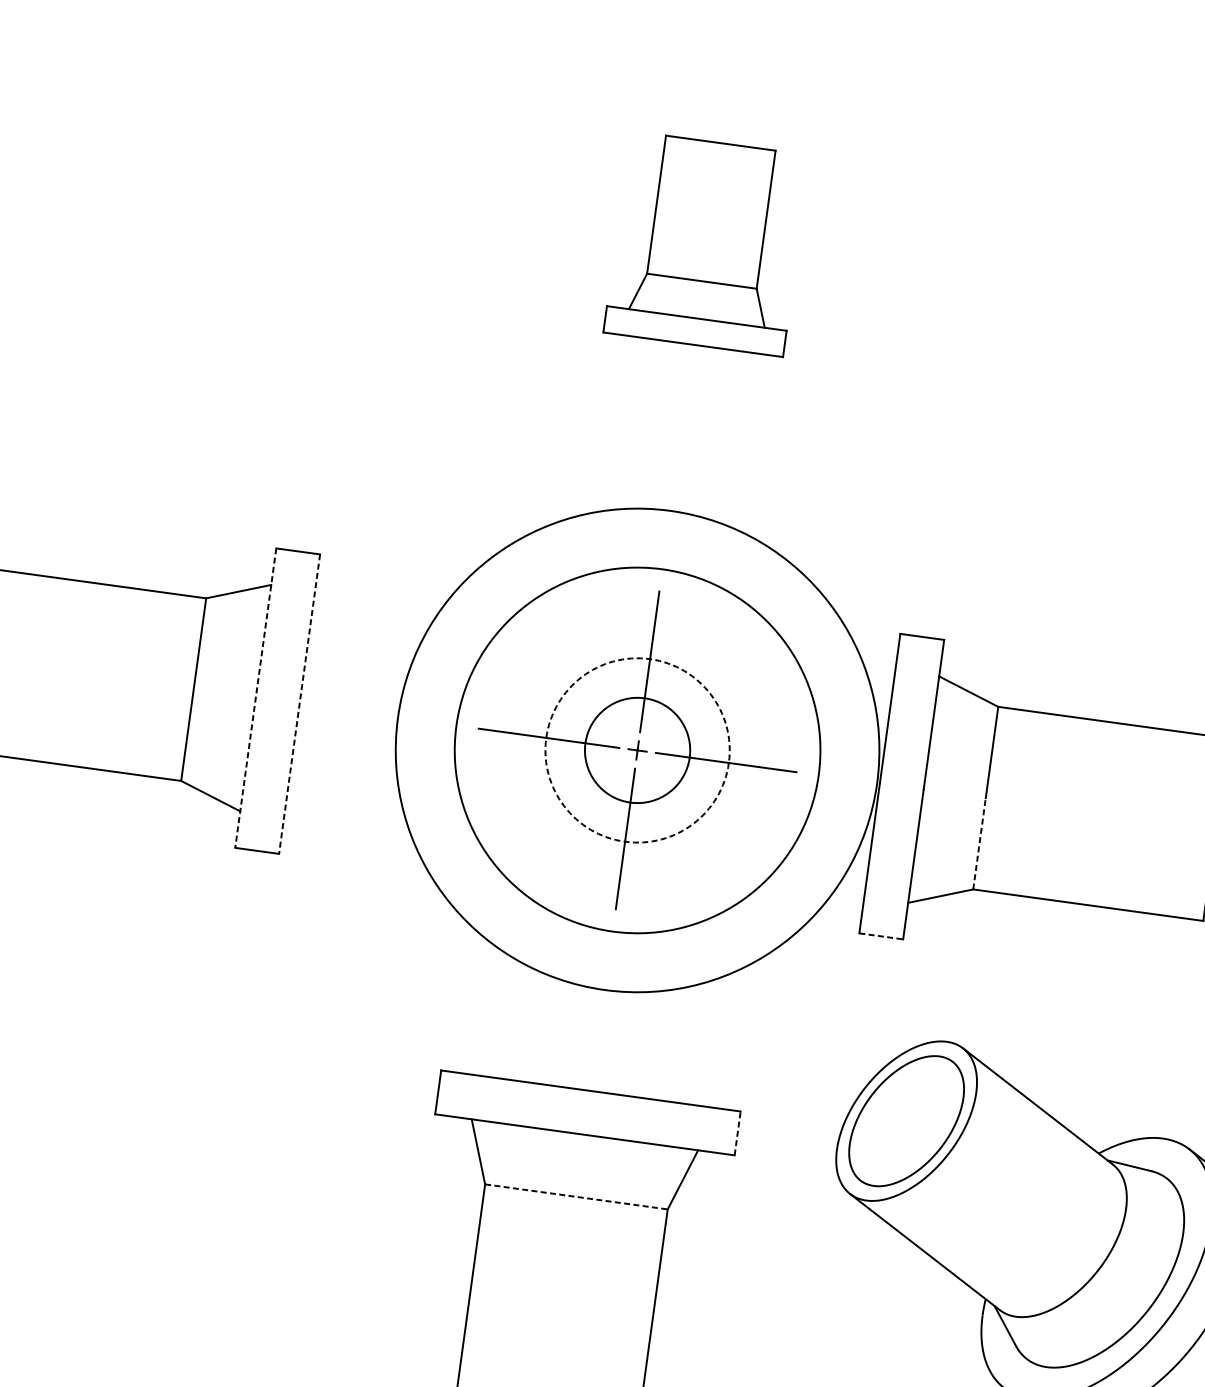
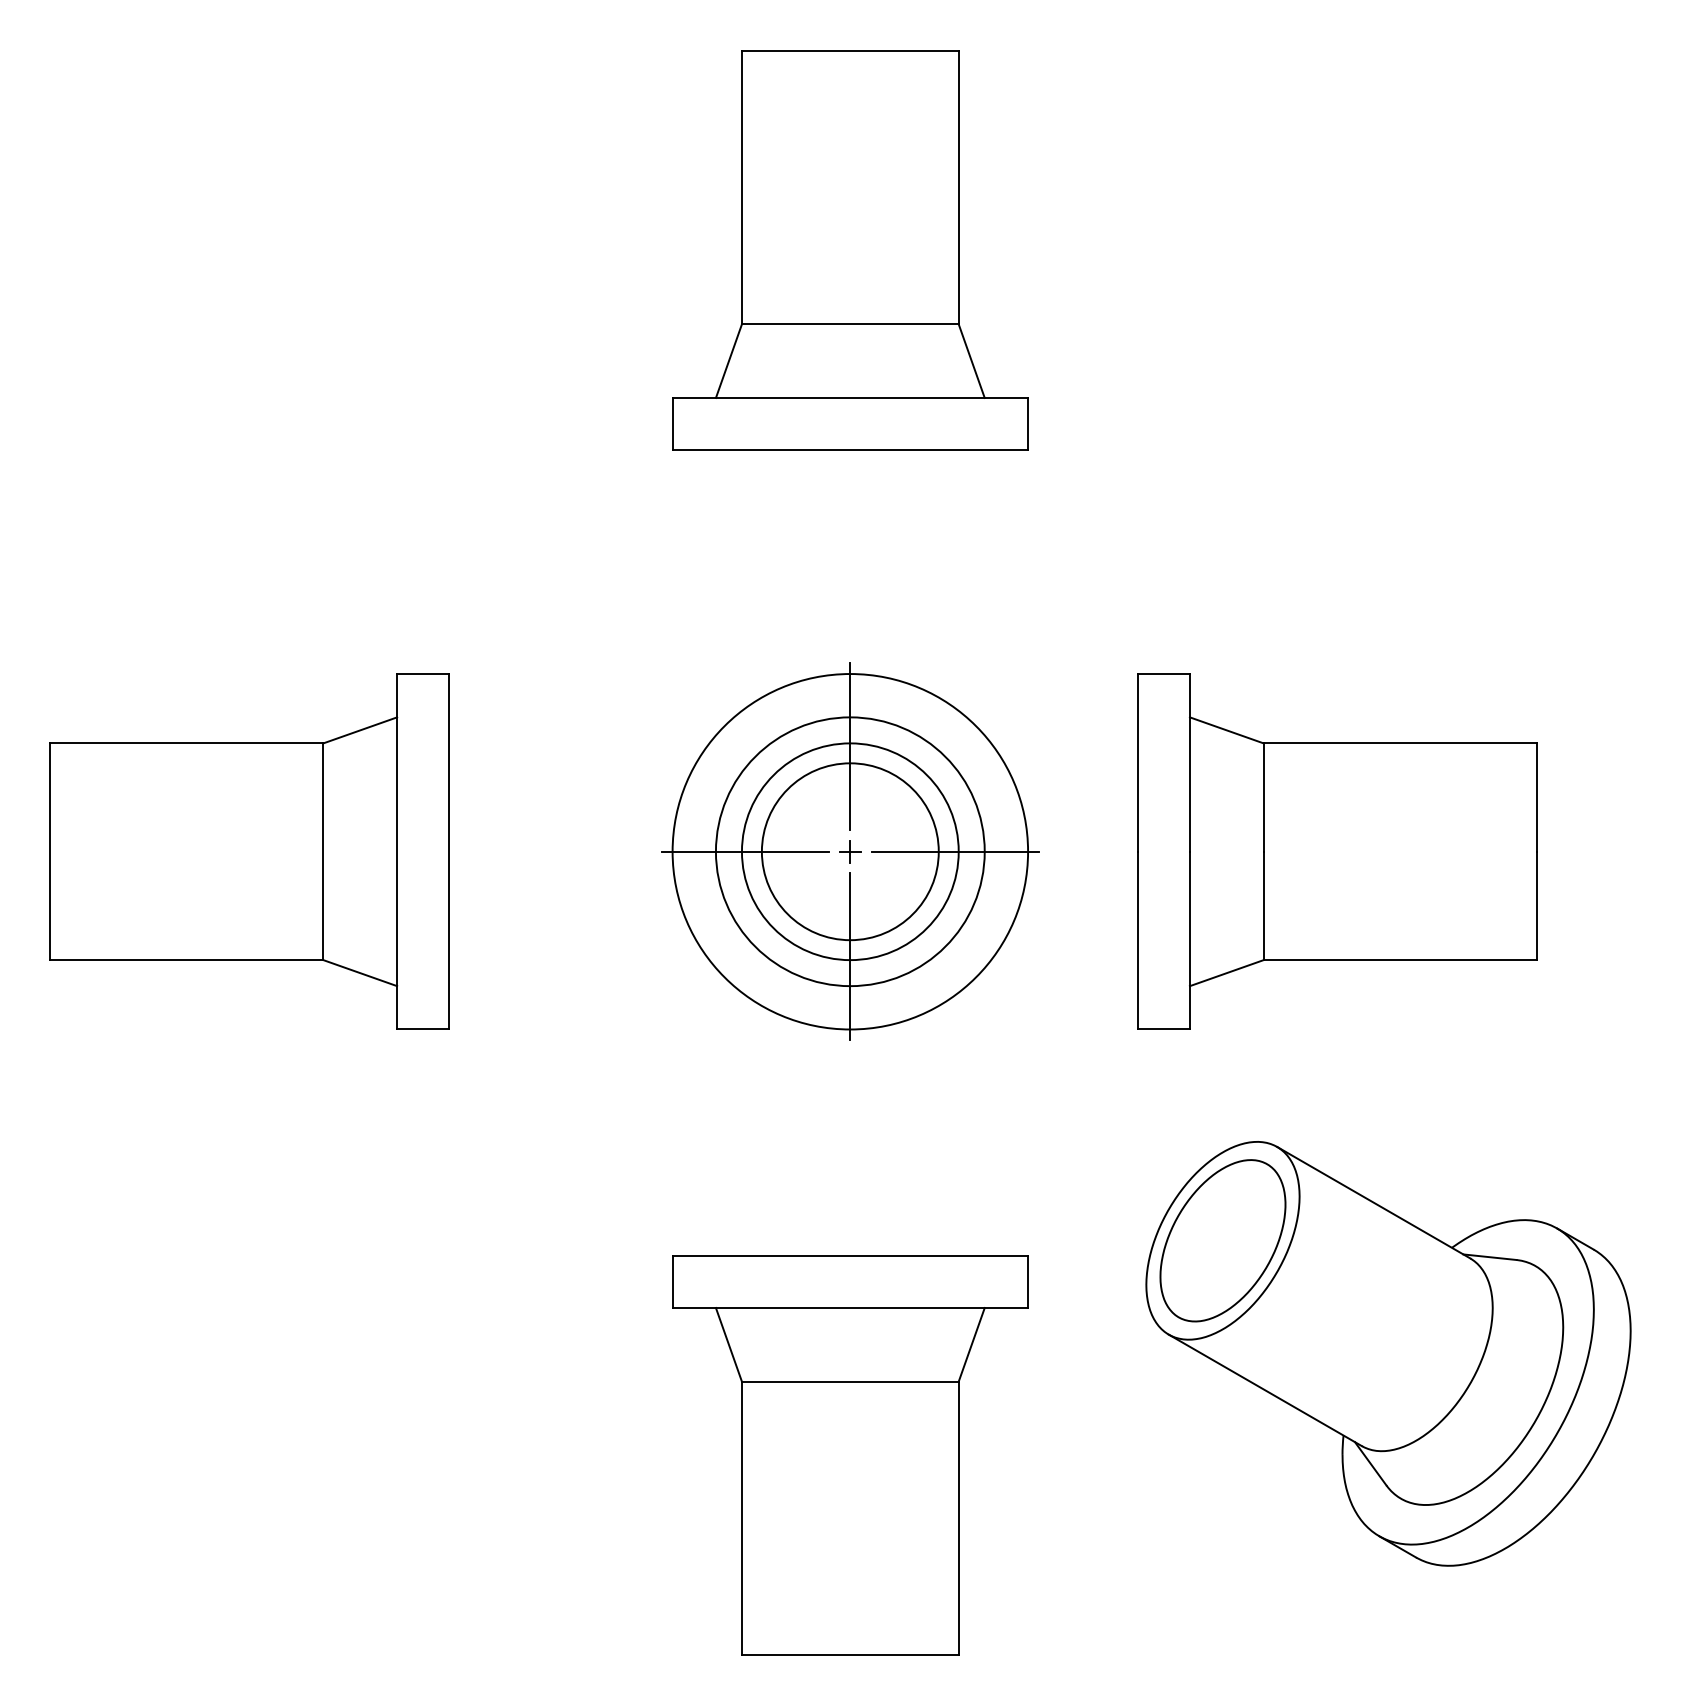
part: (707, 243) -> (850, 250), size x1.67
line: (256, 697) -> (397, 851), dashed -> solid
line: (299, 703) -> (449, 851), dashed -> solid
circle: (636, 750) -> (849, 851), dashed -> solid
circle: (636, 750) -> (849, 851), size x0.62
circle: (636, 750) -> (849, 851), size x1.43
circle: (637, 750) -> (850, 851), size x0.62
line: (979, 843) -> (1263, 905), dashed -> solid
line: (881, 936) -> (1164, 1029), dashed -> solid
line: (738, 1133) -> (1028, 1281), dashed -> solid
line: (576, 1196) -> (850, 1381), dashed -> solid

